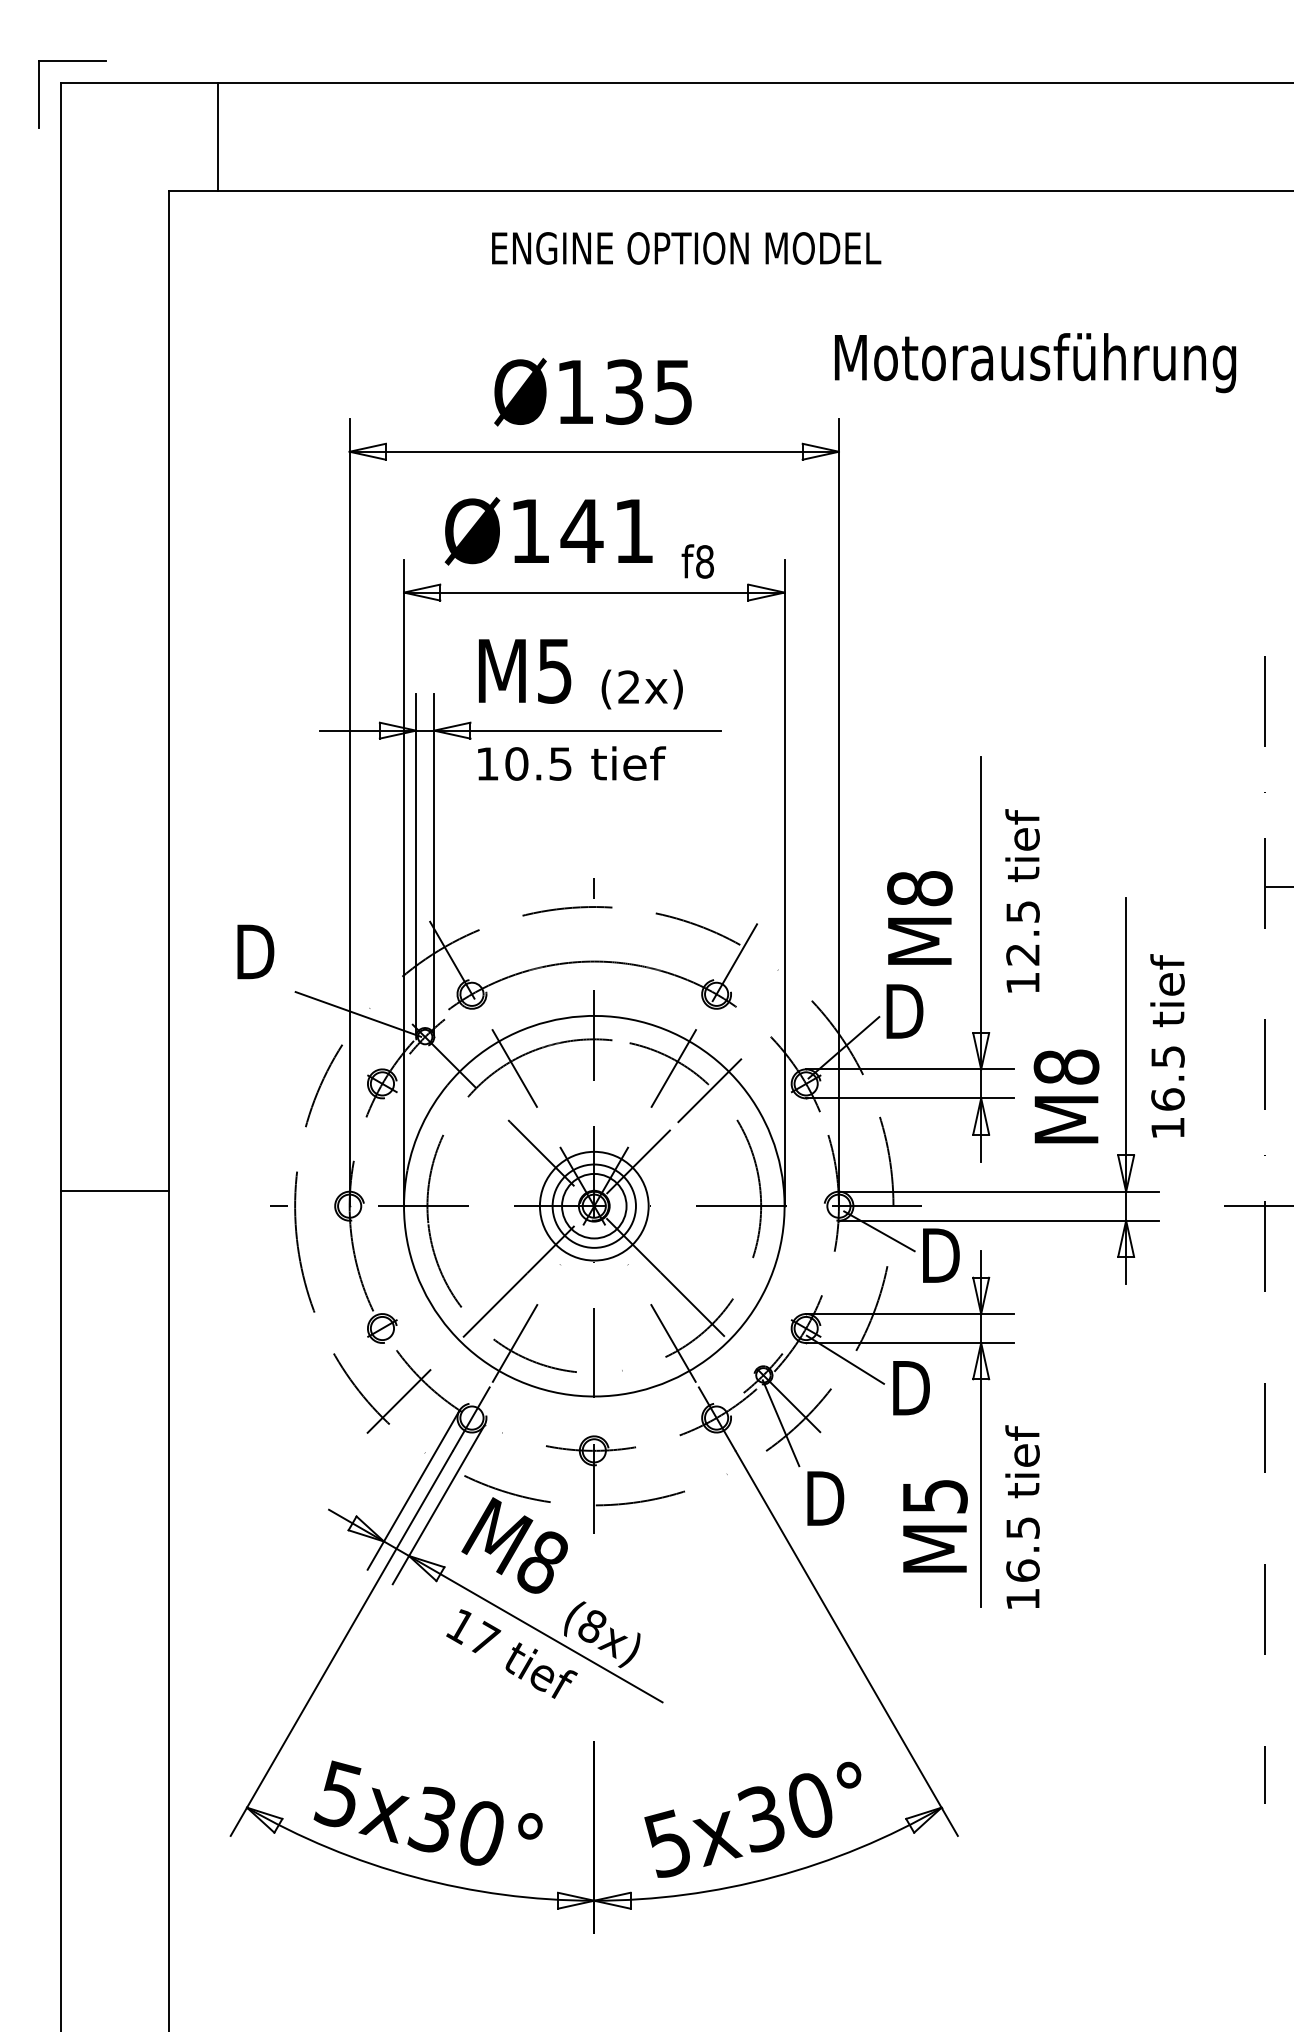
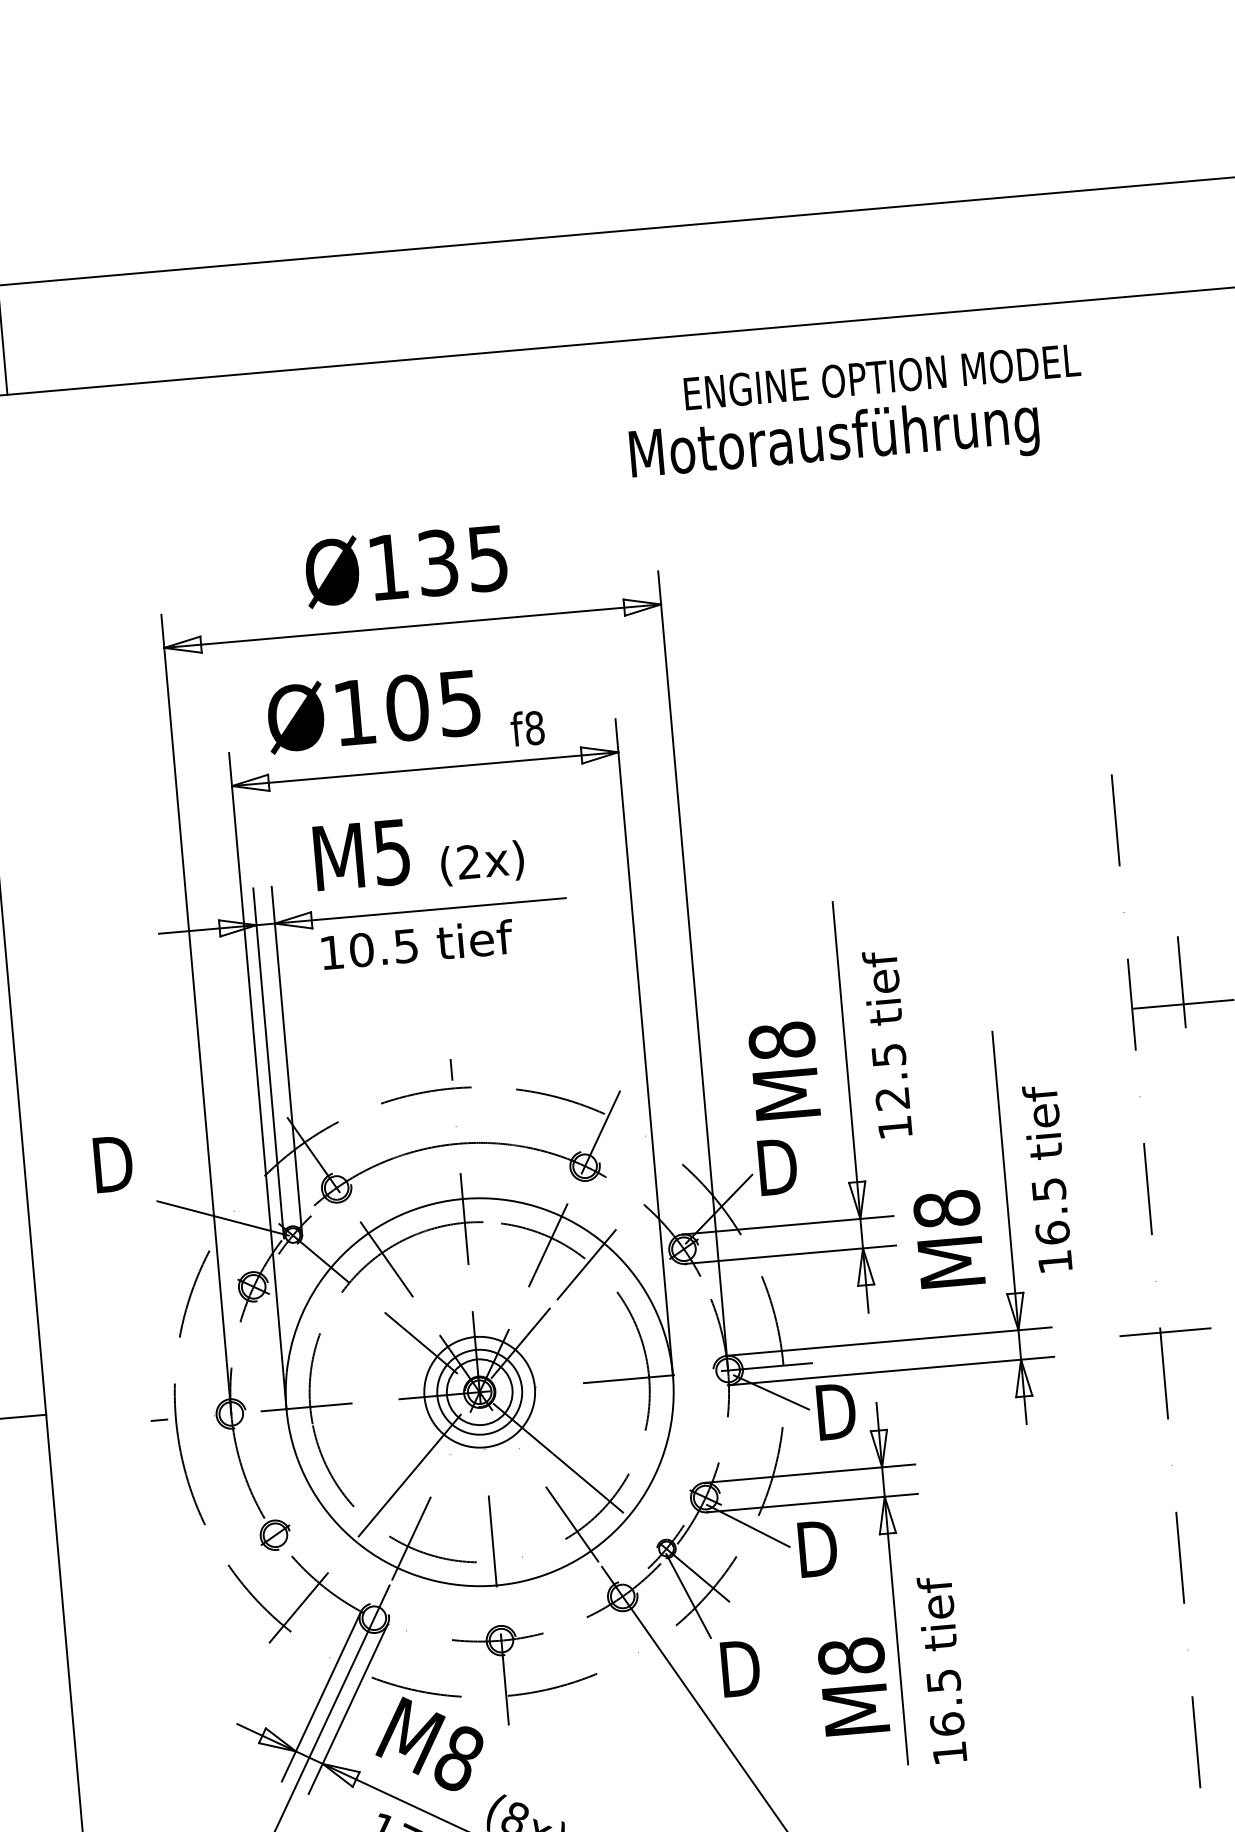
text: (686, 248) -> (882, 377), moved
text: (1035, 363) -> (834, 442), moved
text: (606, 531) -> (432, 706), Ø141 -> Ø105
text: (934, 1495) -> (850, 1655), M5 -> M8

